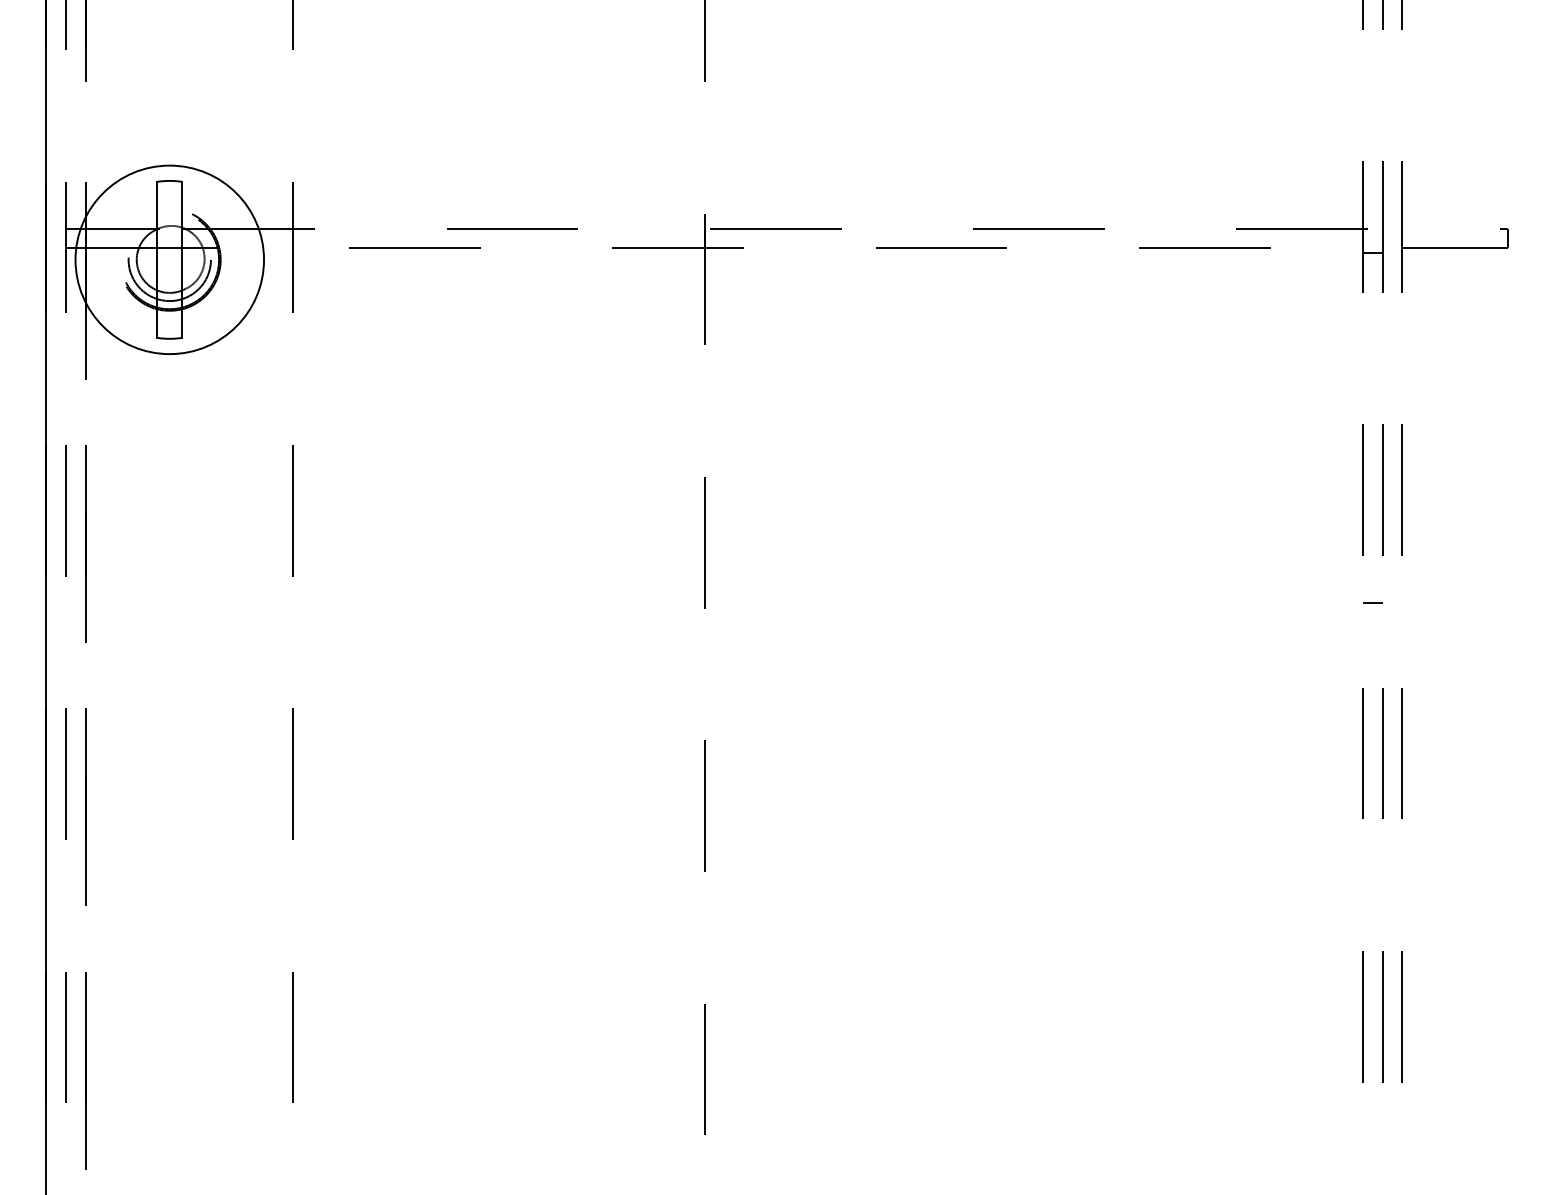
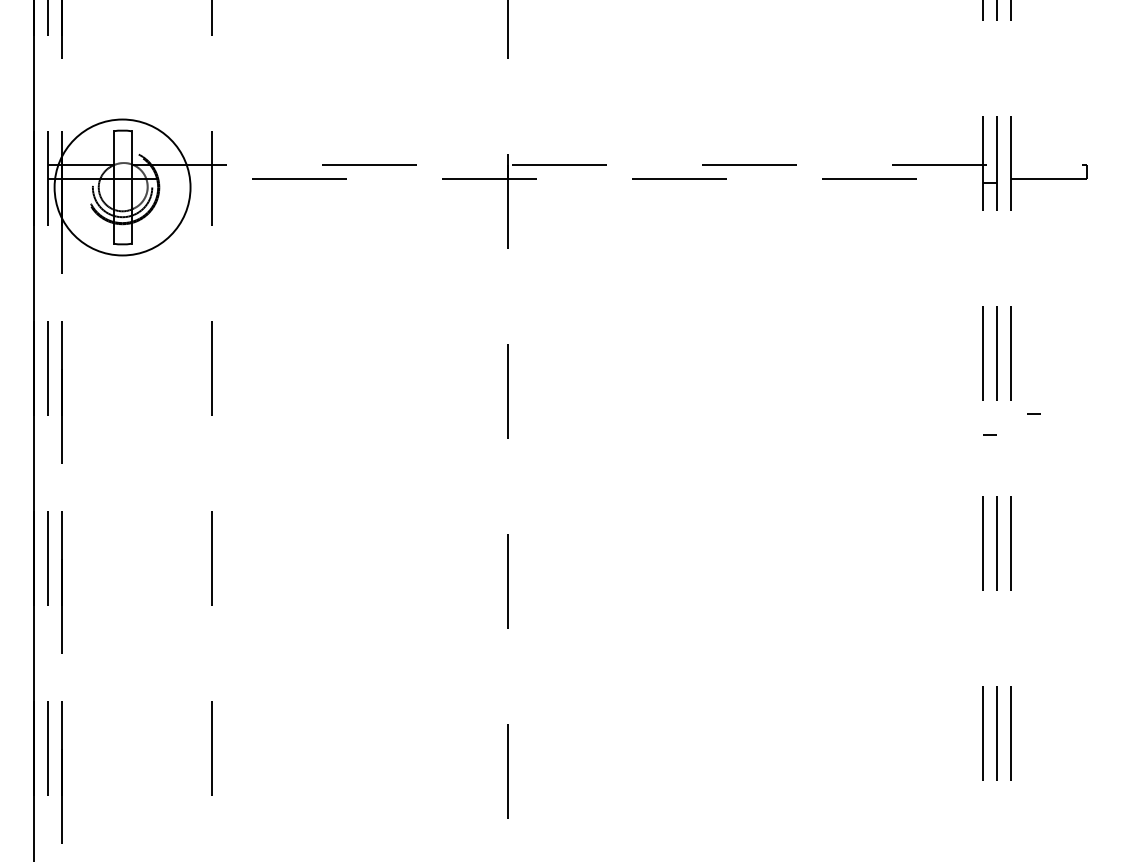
line: (1432, 573) -> (1033, 413), added

